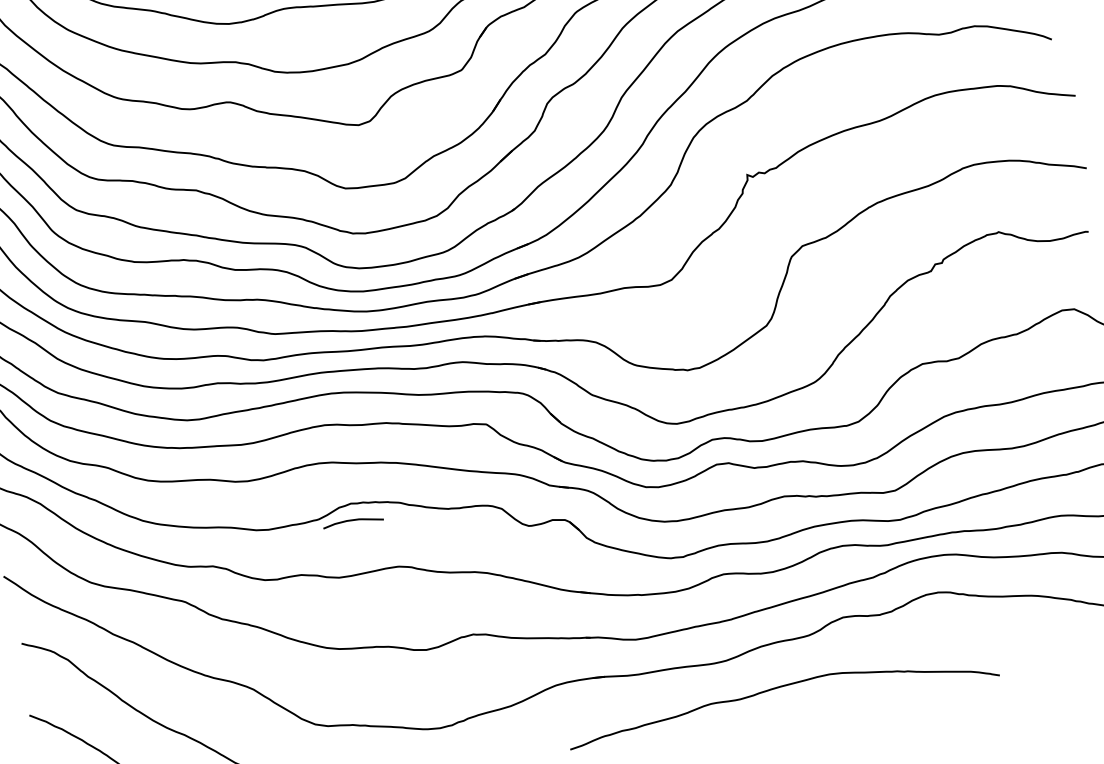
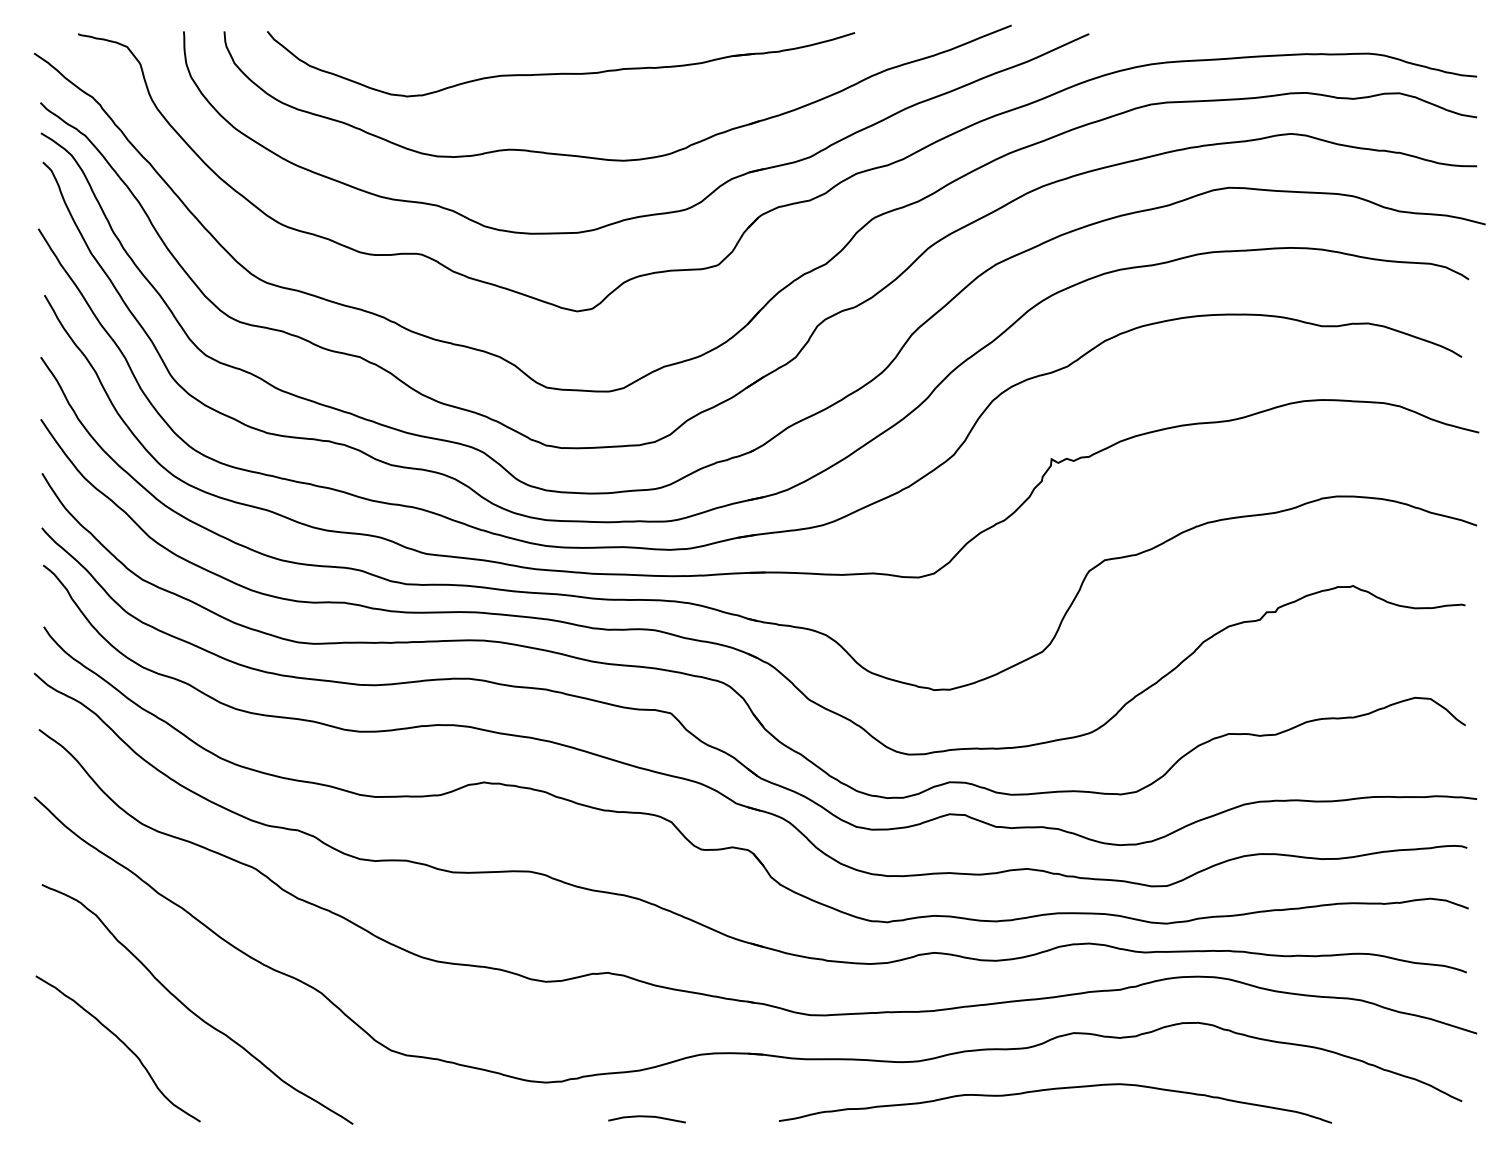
curve: (352, 520) -> (646, 1117), moved
curve: (777, 688) -> (1051, 1090), moved

